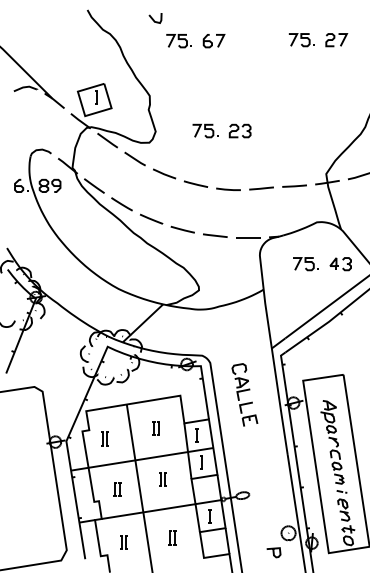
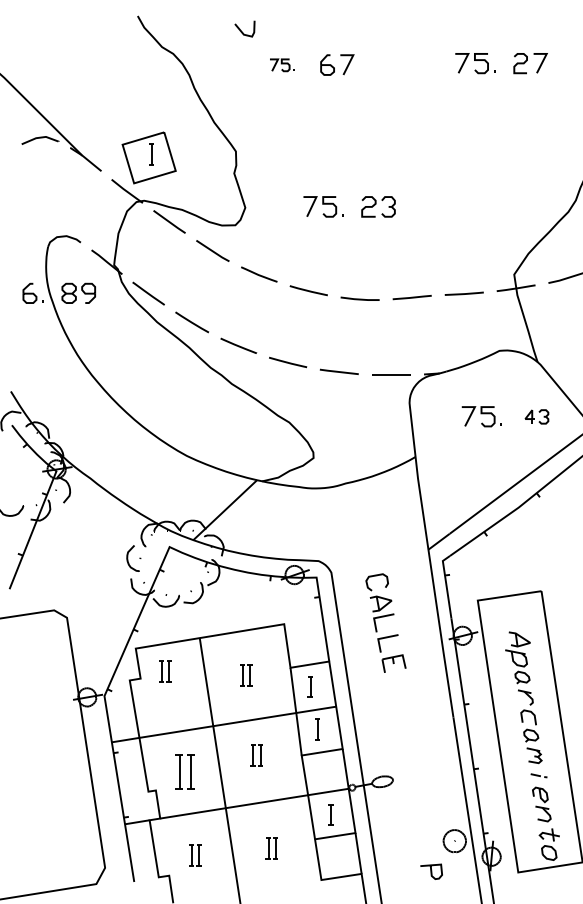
part: (178, 41) -> (281, 65), size x0.6
part: (340, 264) -> (536, 417), size x0.7
part: (104, 438) -> (164, 671), moved
part: (117, 489) -> (185, 772), size x1.6

